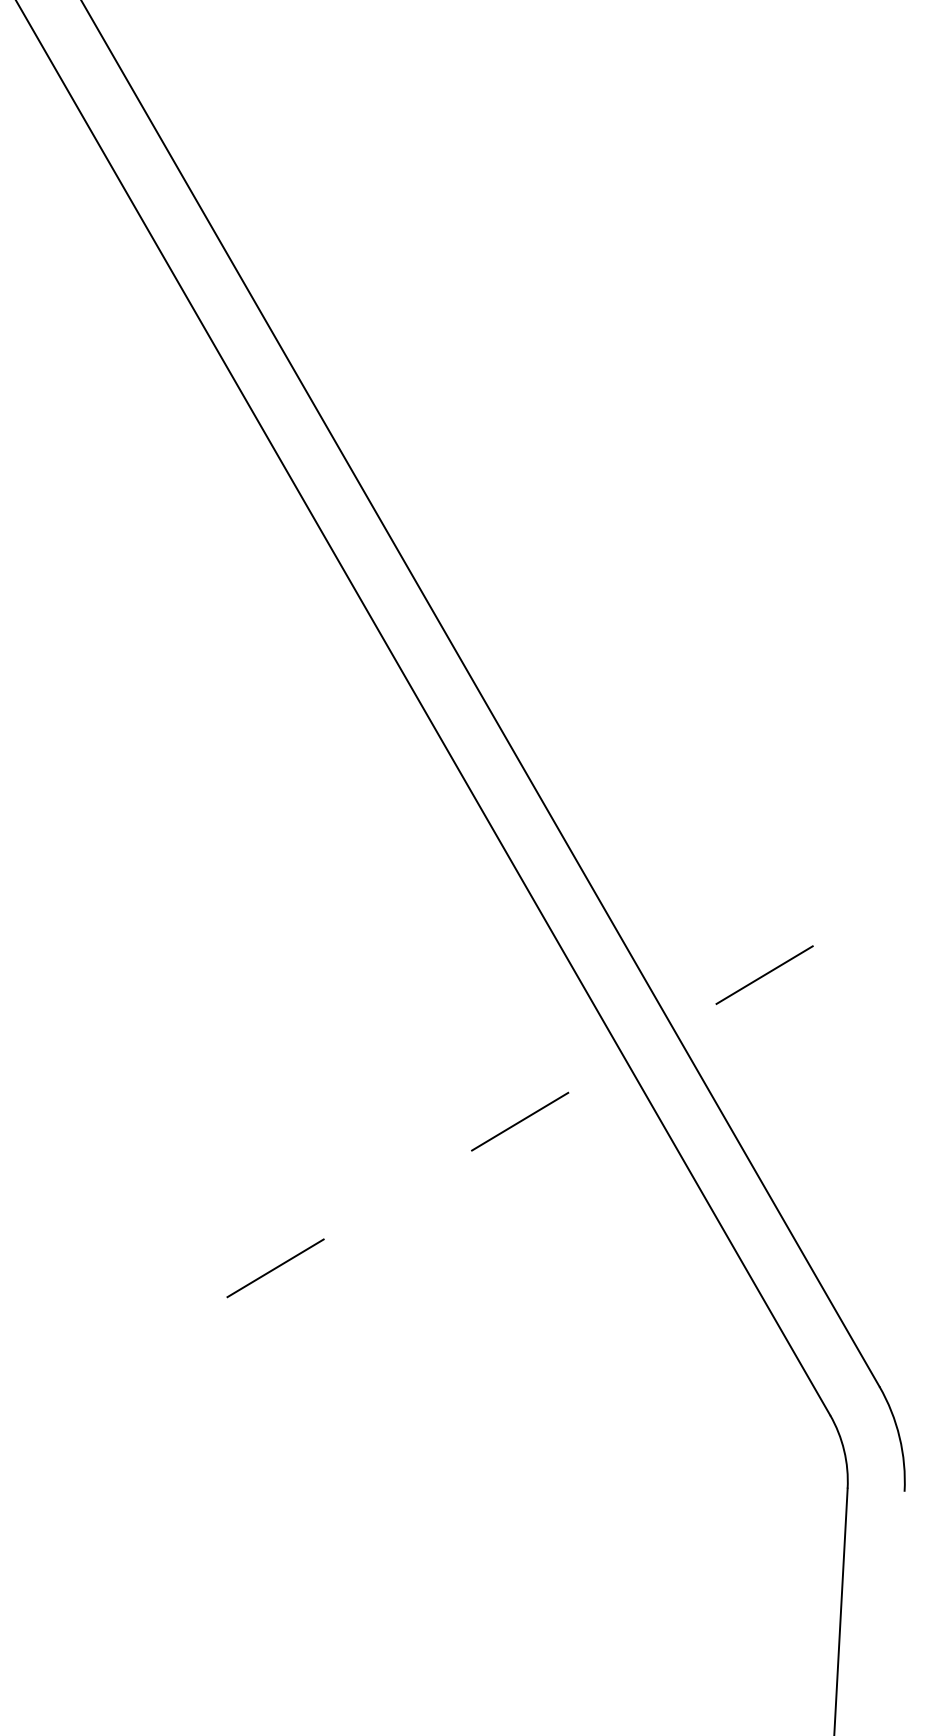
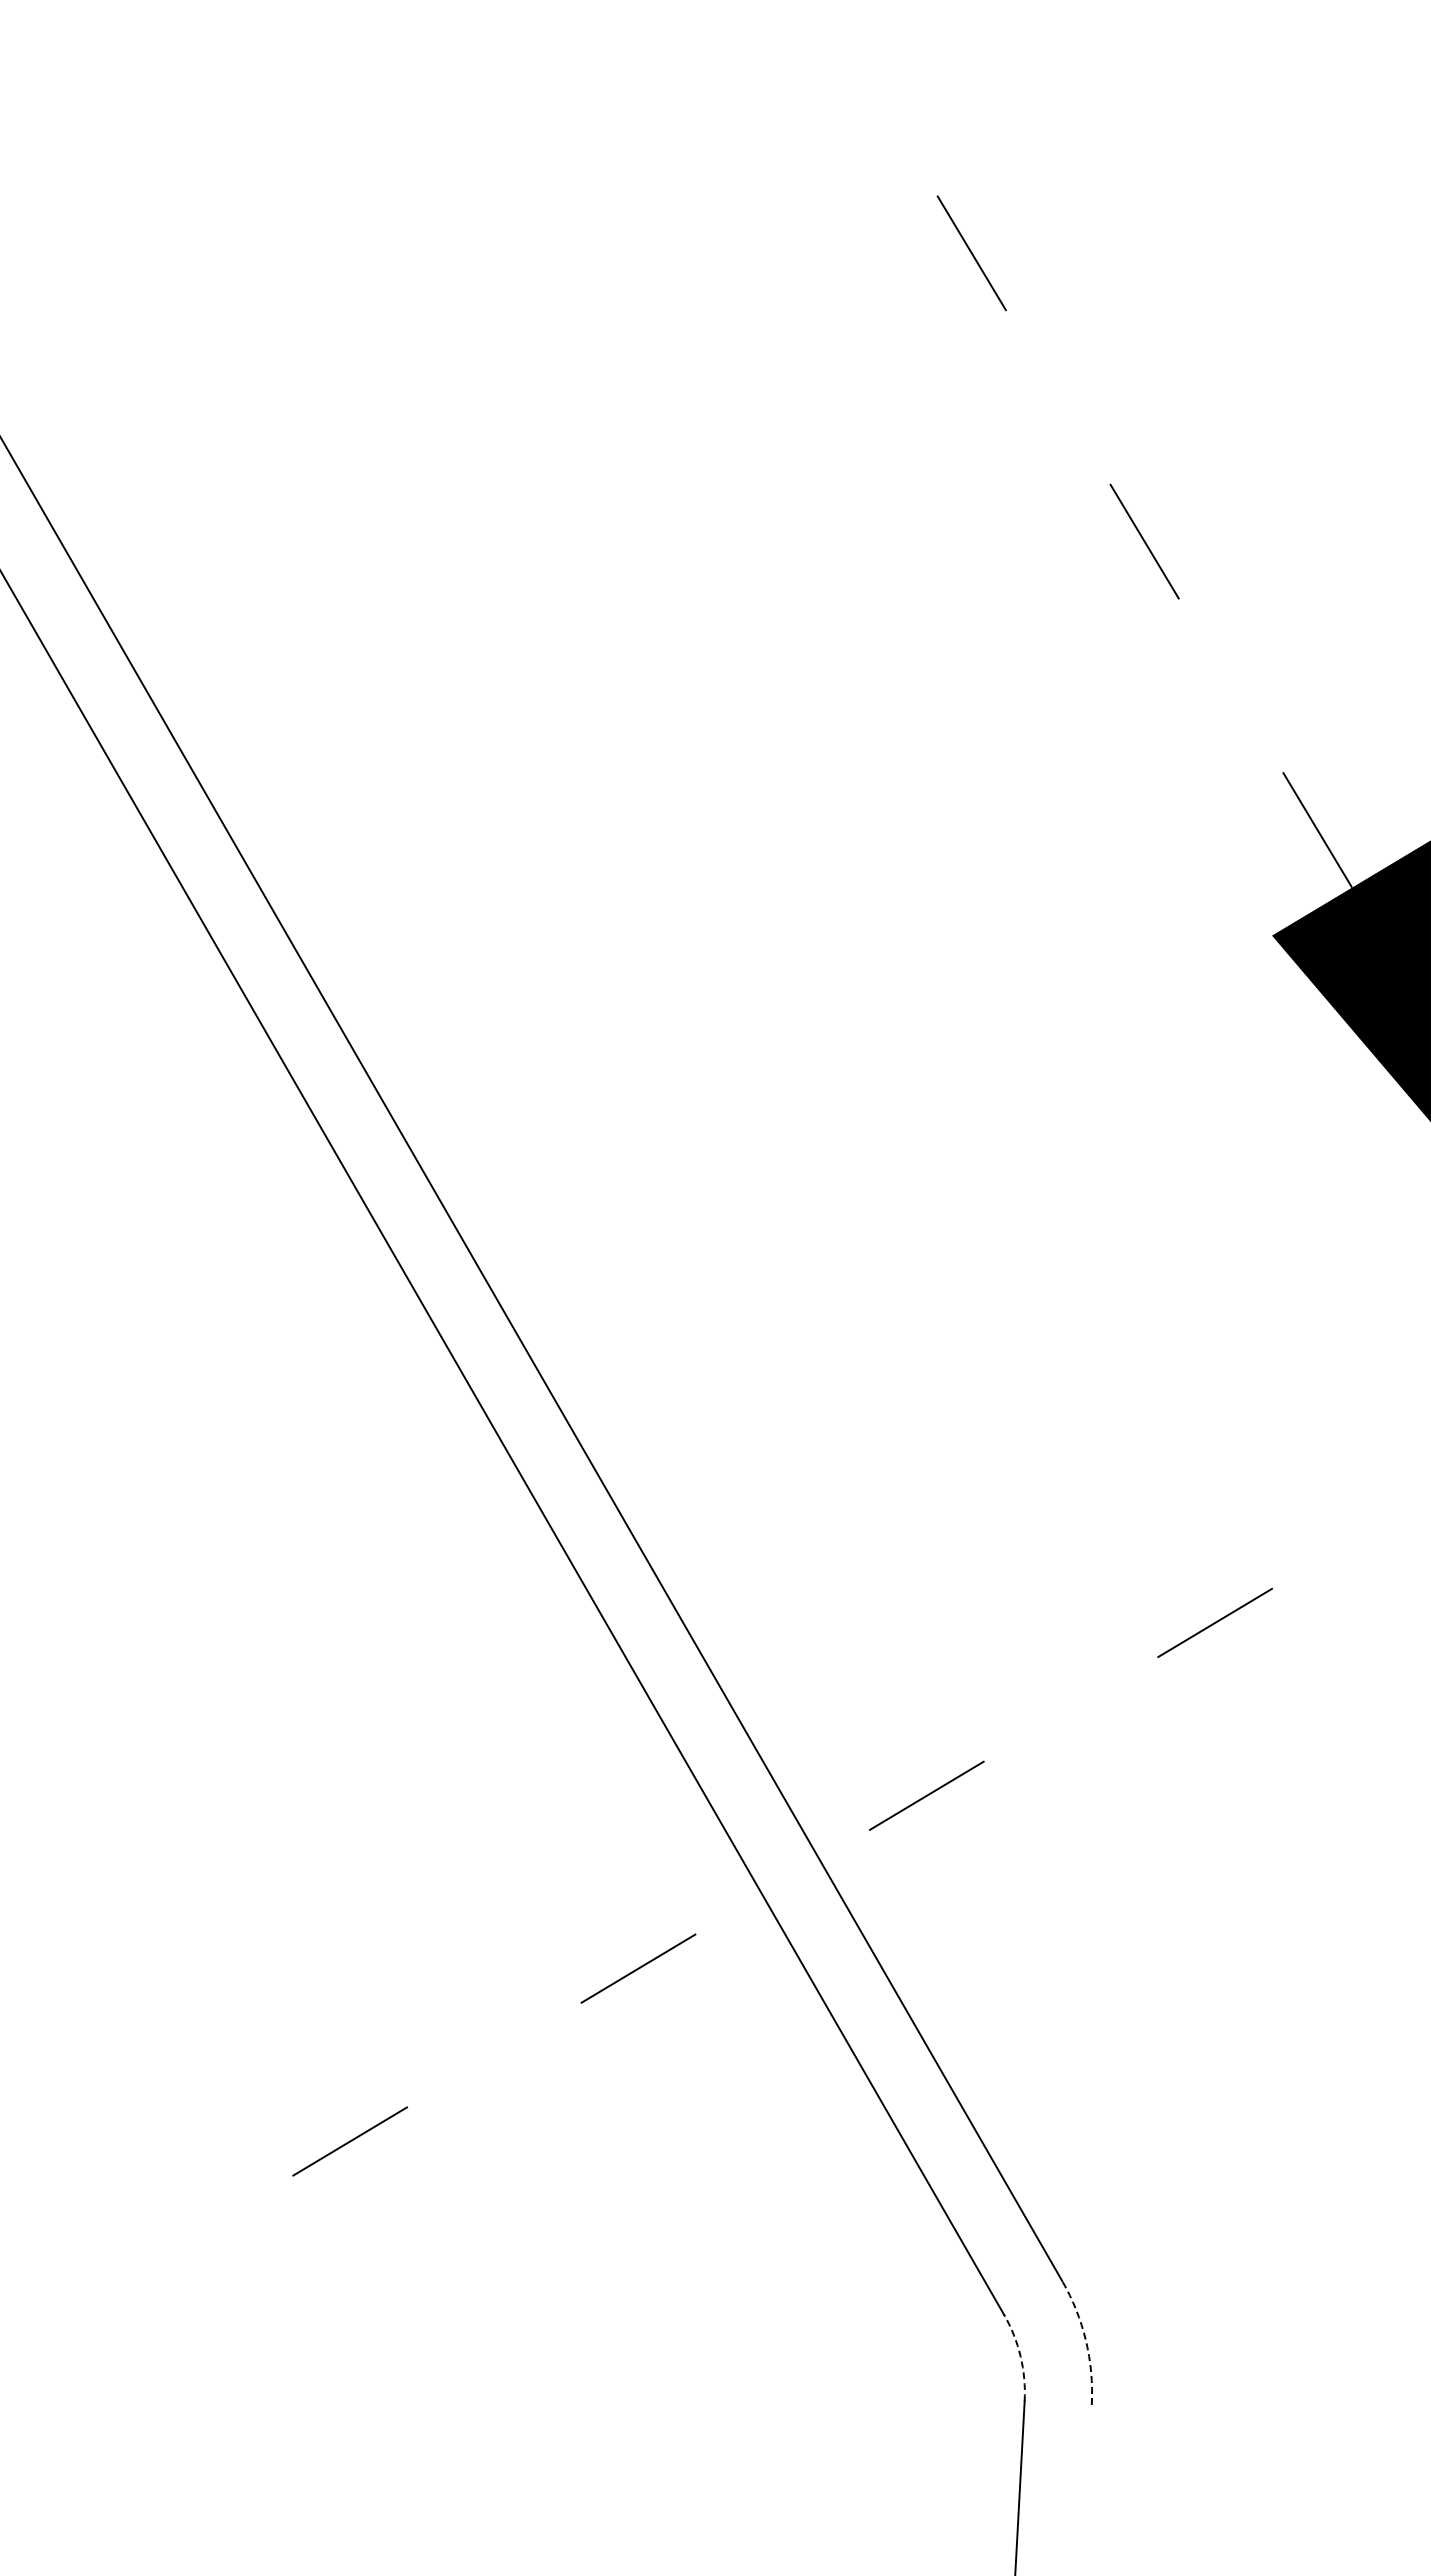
arc: (900, 1437) -> (1086, 2340), solid -> dashed
arc: (844, 1450) -> (1020, 2356), solid -> dashed

